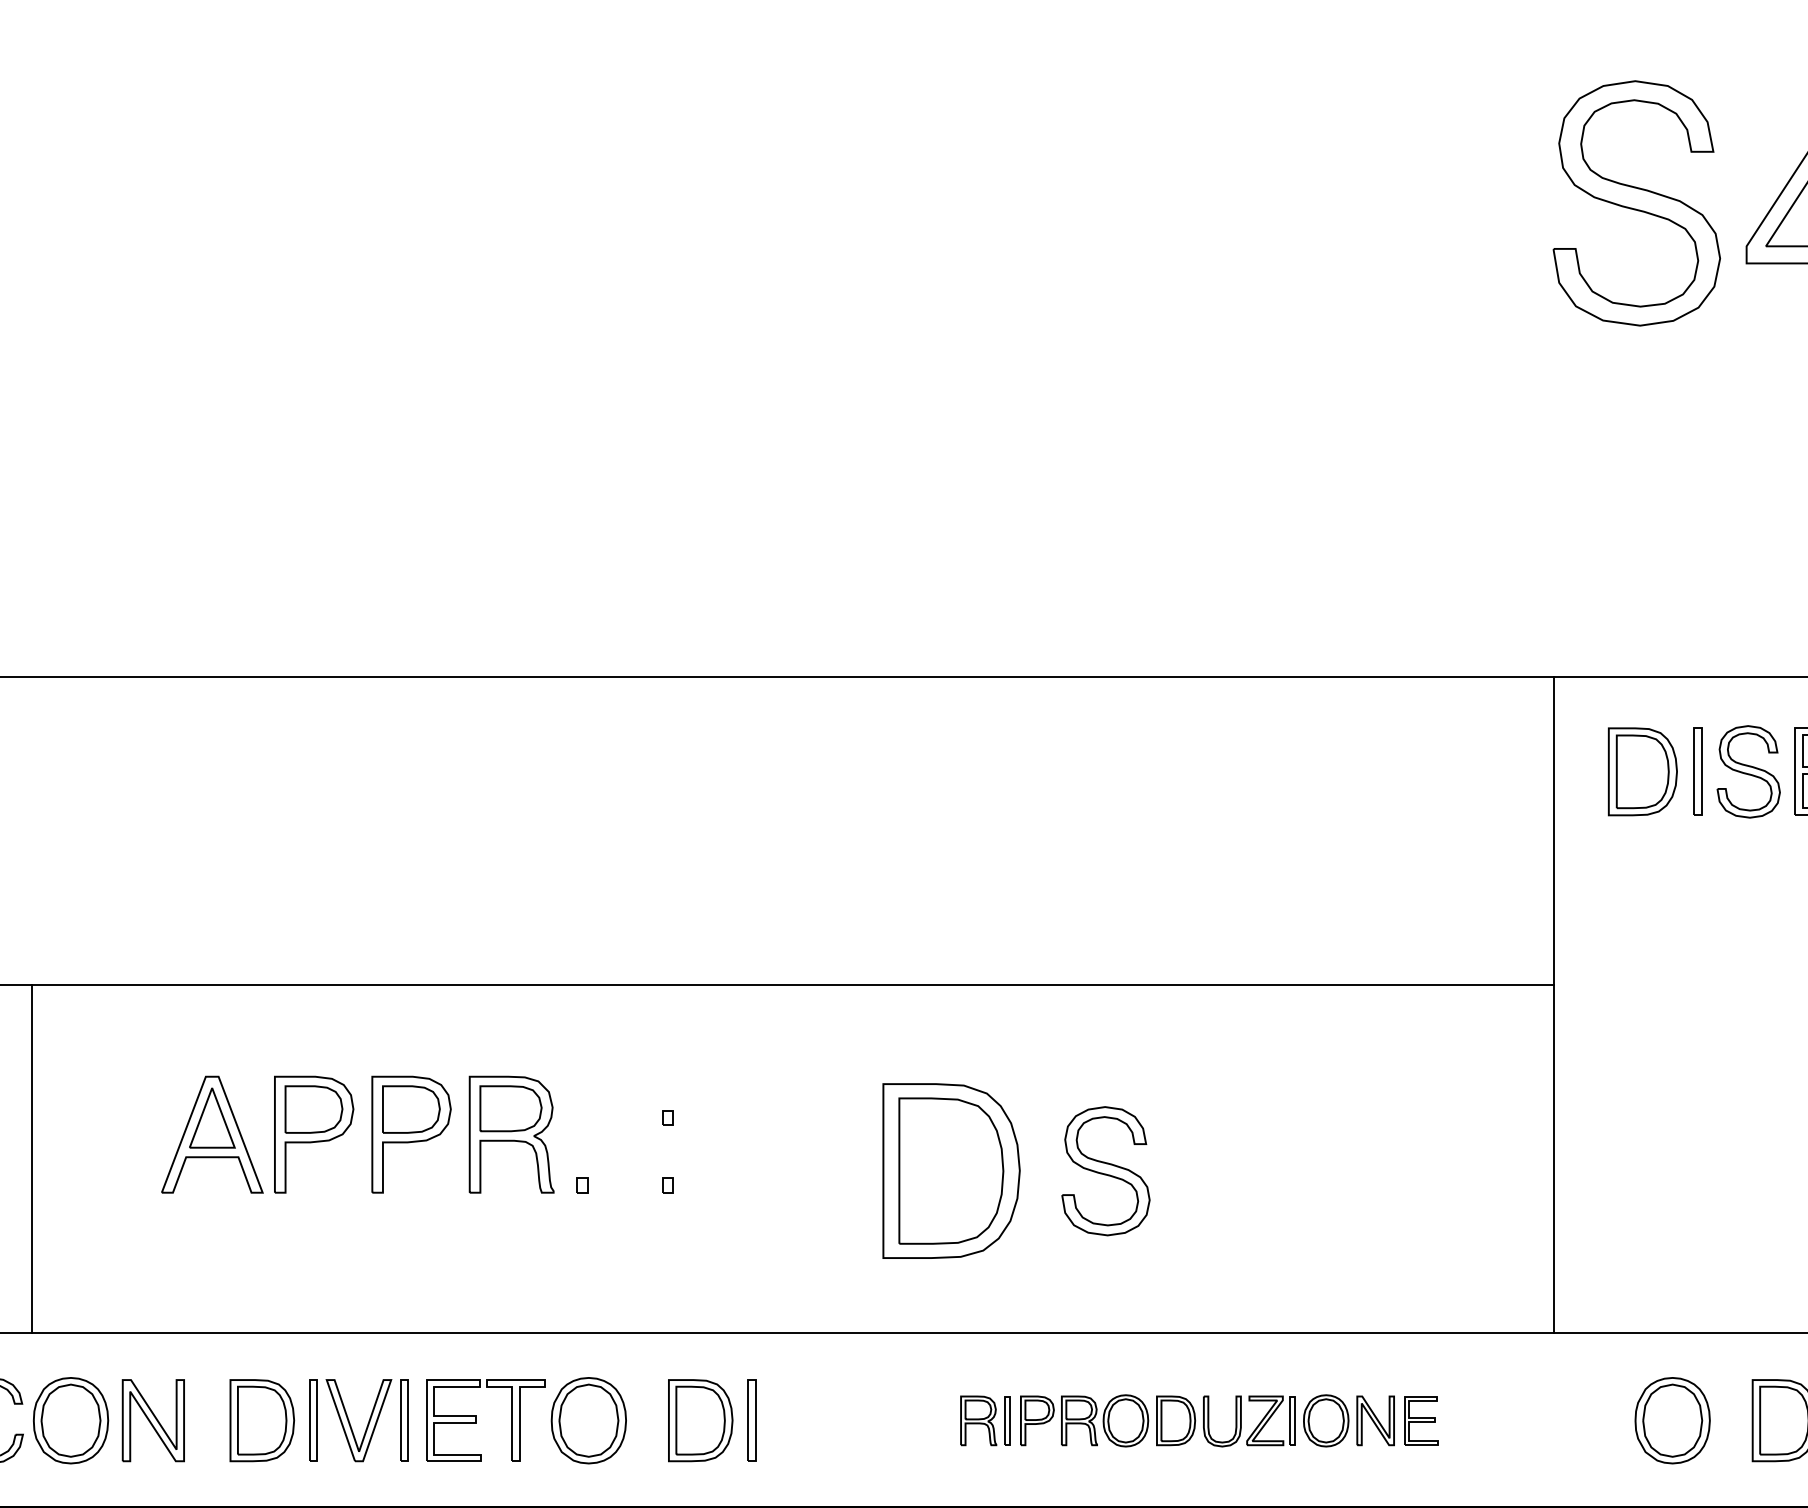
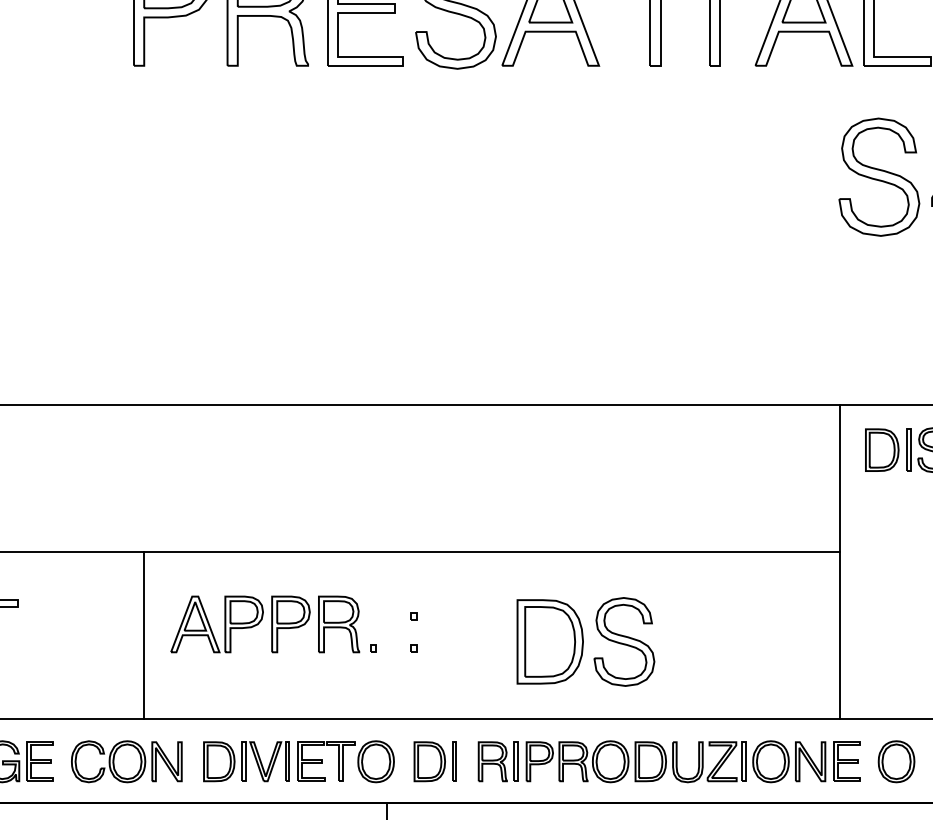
line: (31, 1157) -> (143, 635), moved
part: (1106, 1170) -> (624, 641), size x1.43
part: (1197, 1420) -> (668, 761), size x1.67

